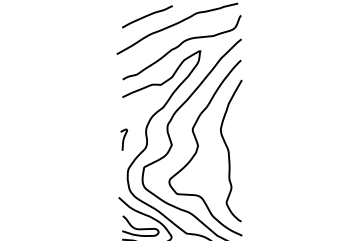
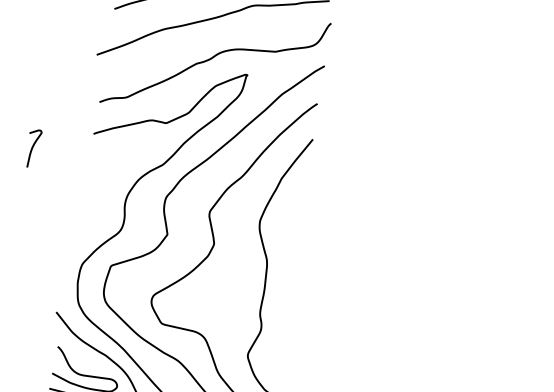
curve: (124, 139) -> (34, 147), moved

